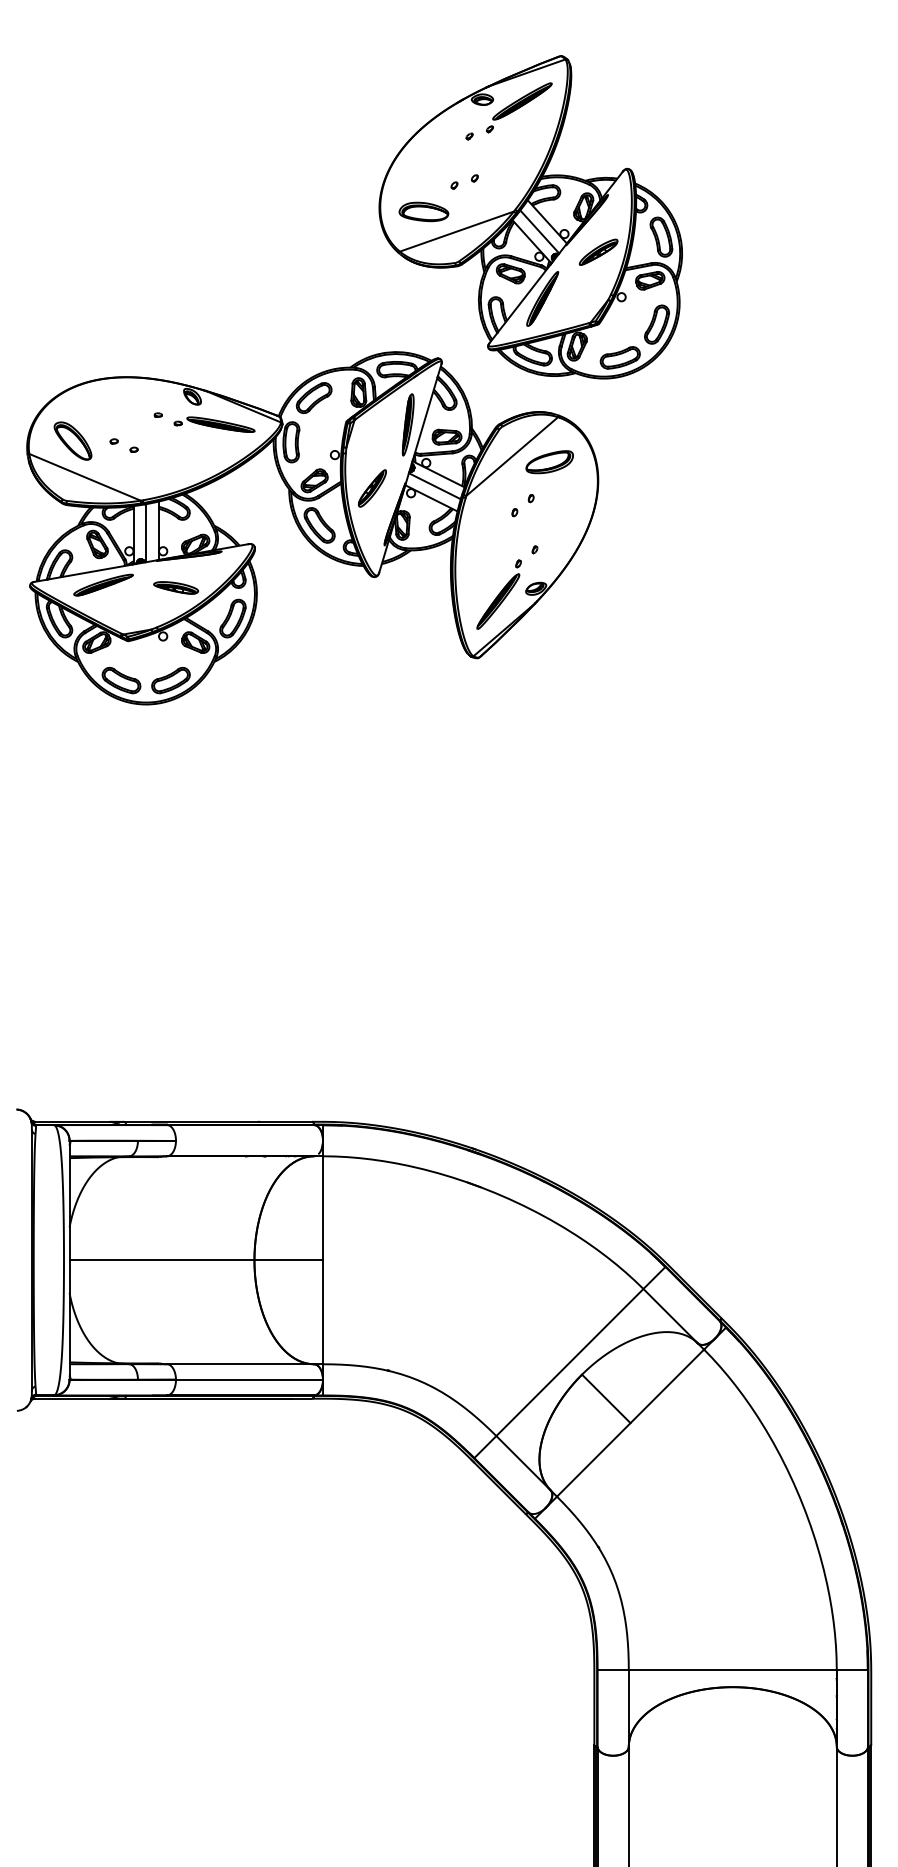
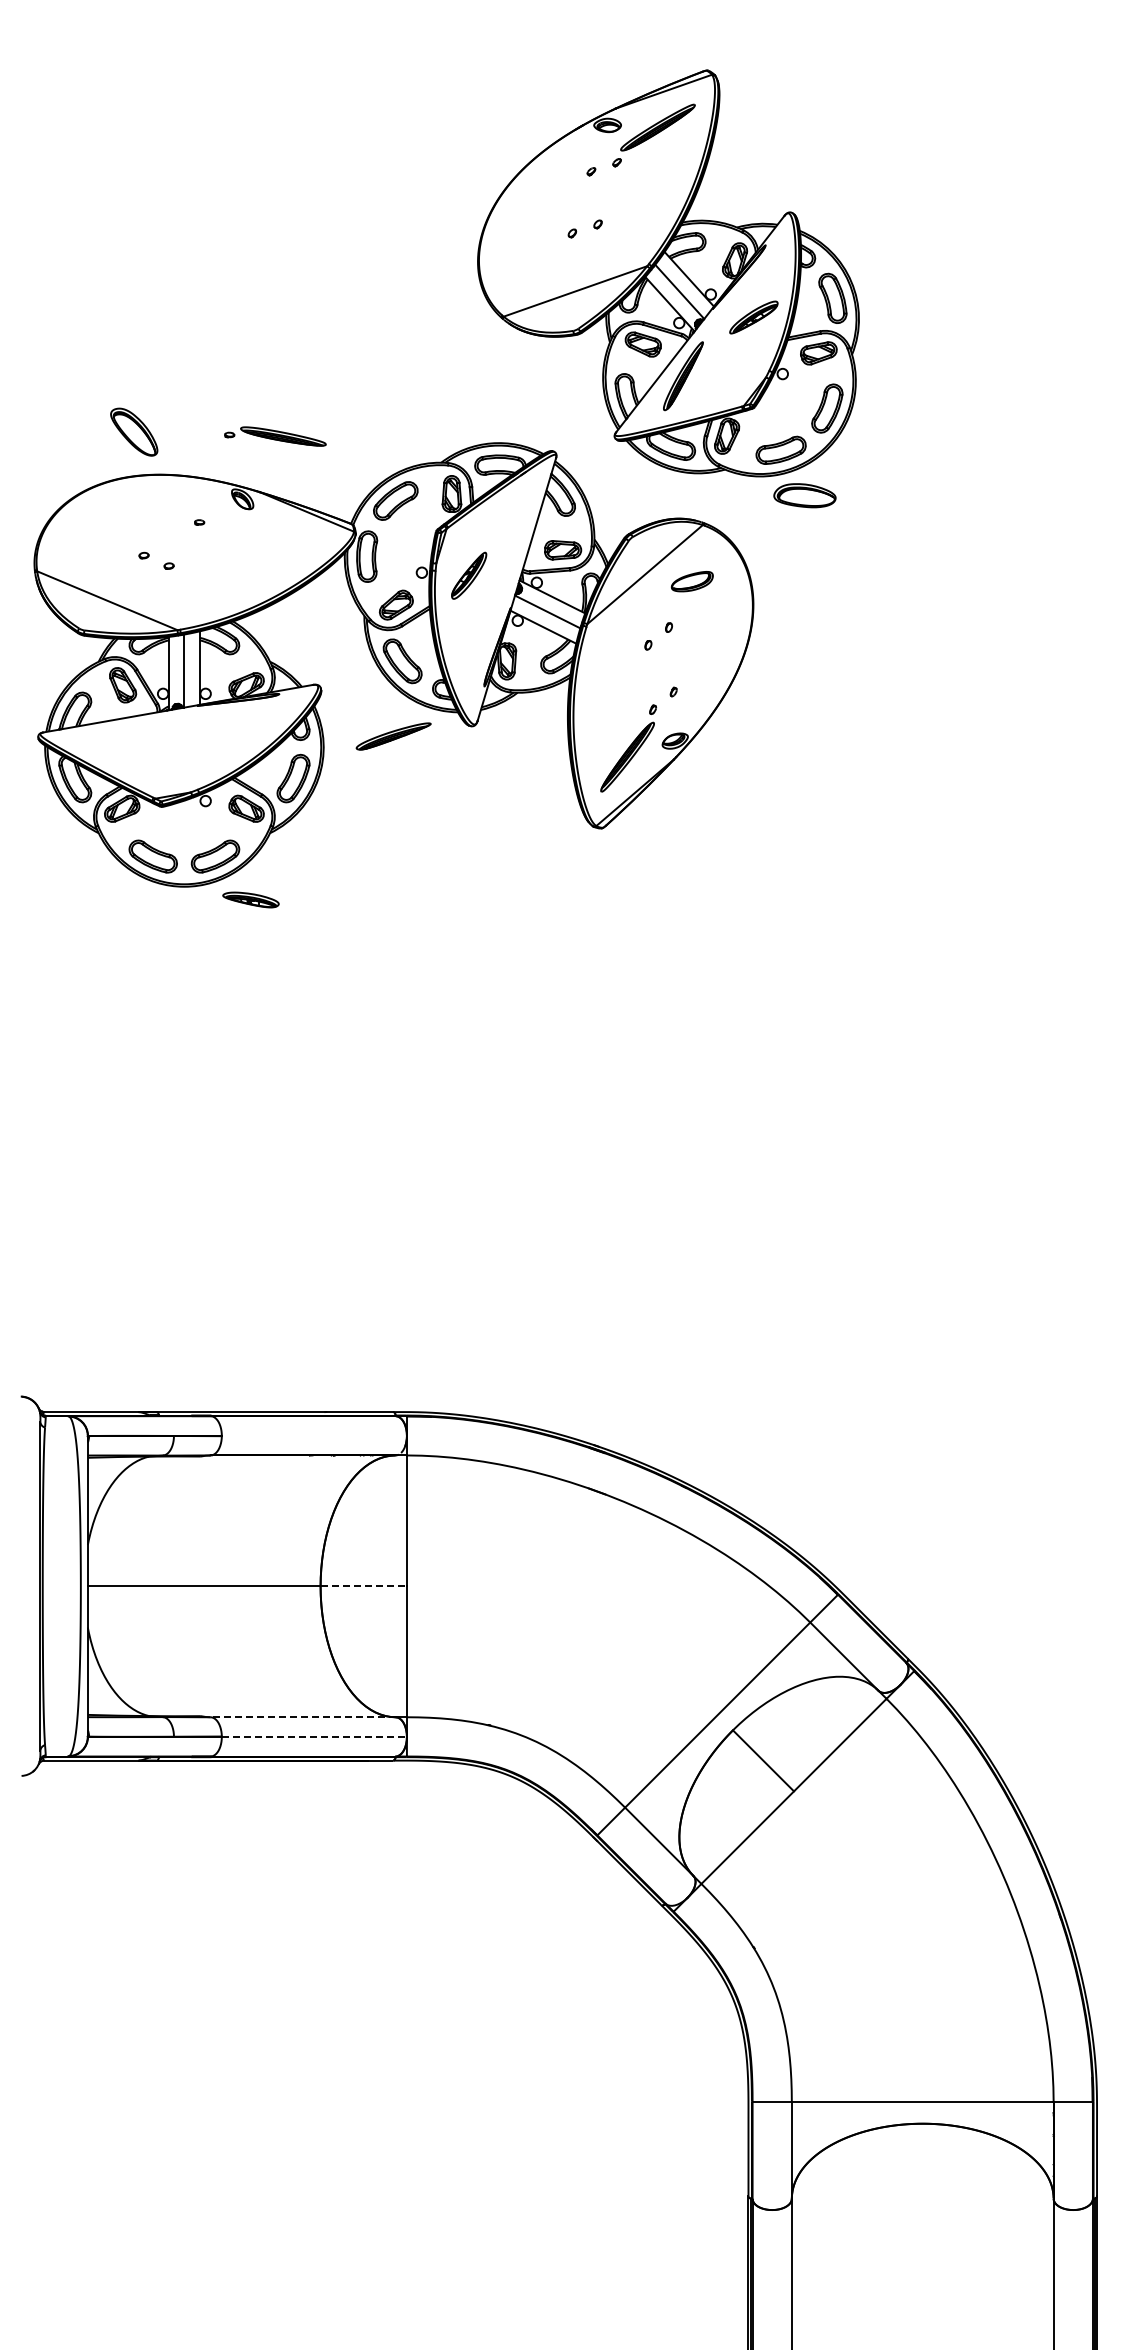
part: (423, 211) -> (804, 495), moved
part: (214, 424) -> (275, 436), moved
part: (407, 424) -> (513, 534), removed
part: (73, 440) -> (134, 431), moved
part: (549, 462) -> (692, 581), size x0.7
part: (372, 488) -> (469, 575), moved
part: (103, 585) -> (393, 736), moved
part: (175, 587) -> (250, 899), moved
line: (289, 1260) -> (364, 1586), solid -> dashed
line: (240, 1364) -> (303, 1717), solid -> dashed
line: (249, 1379) -> (314, 1736), solid -> dashed

